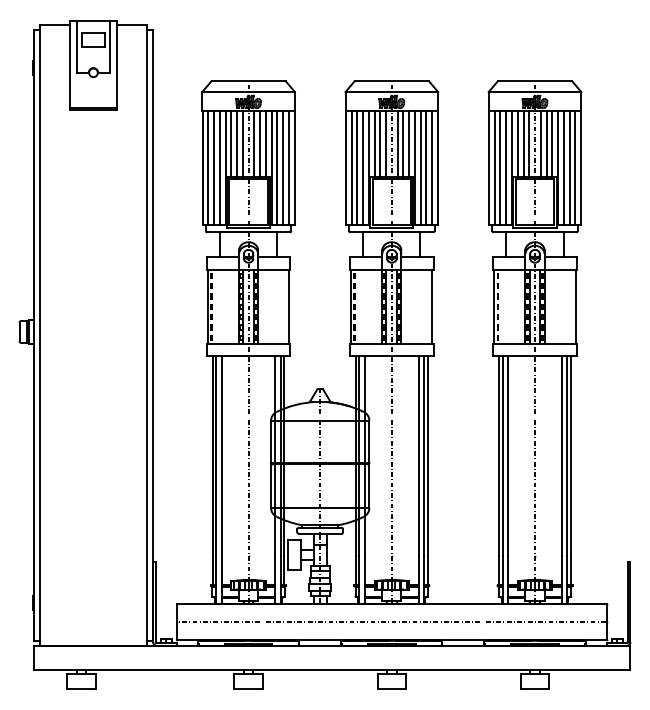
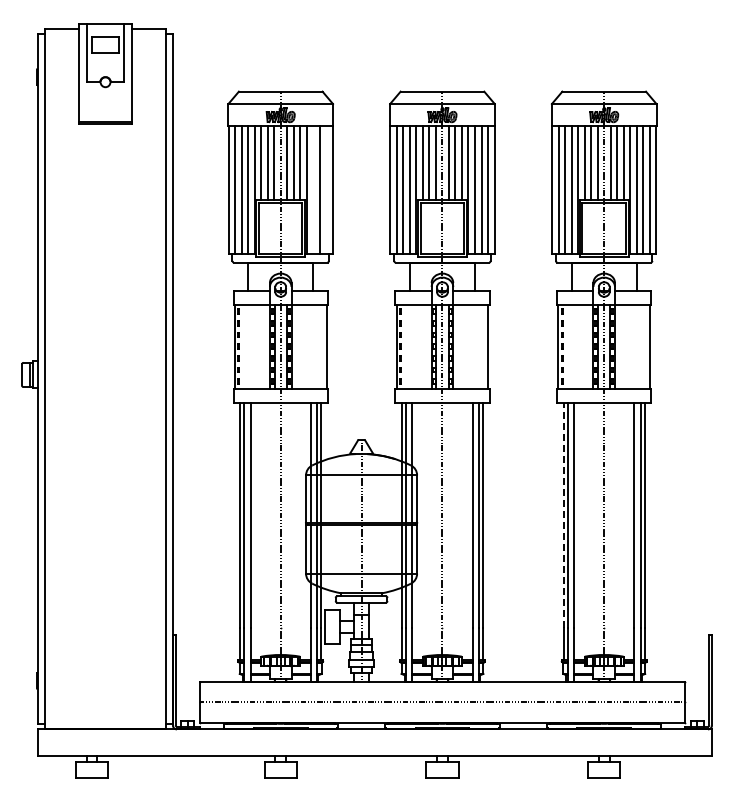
line: (277, 167) -> (313, 189), removed
line: (289, 167) -> (326, 189), removed
line: (498, 456) -> (563, 515), solid -> dashed

